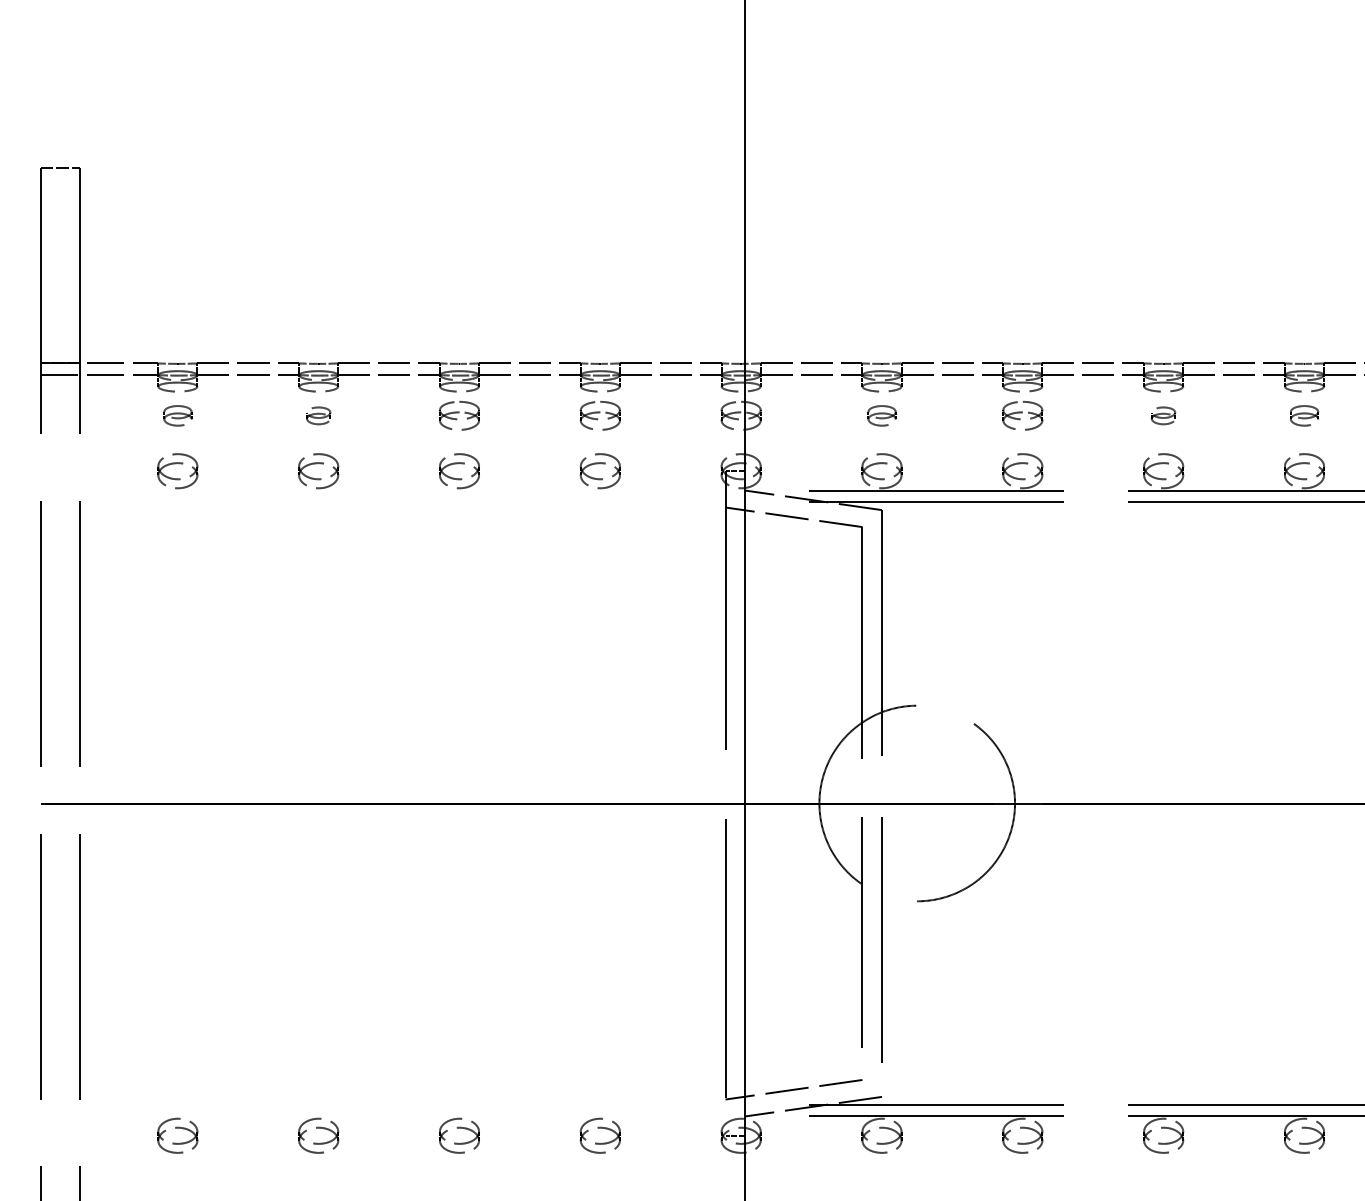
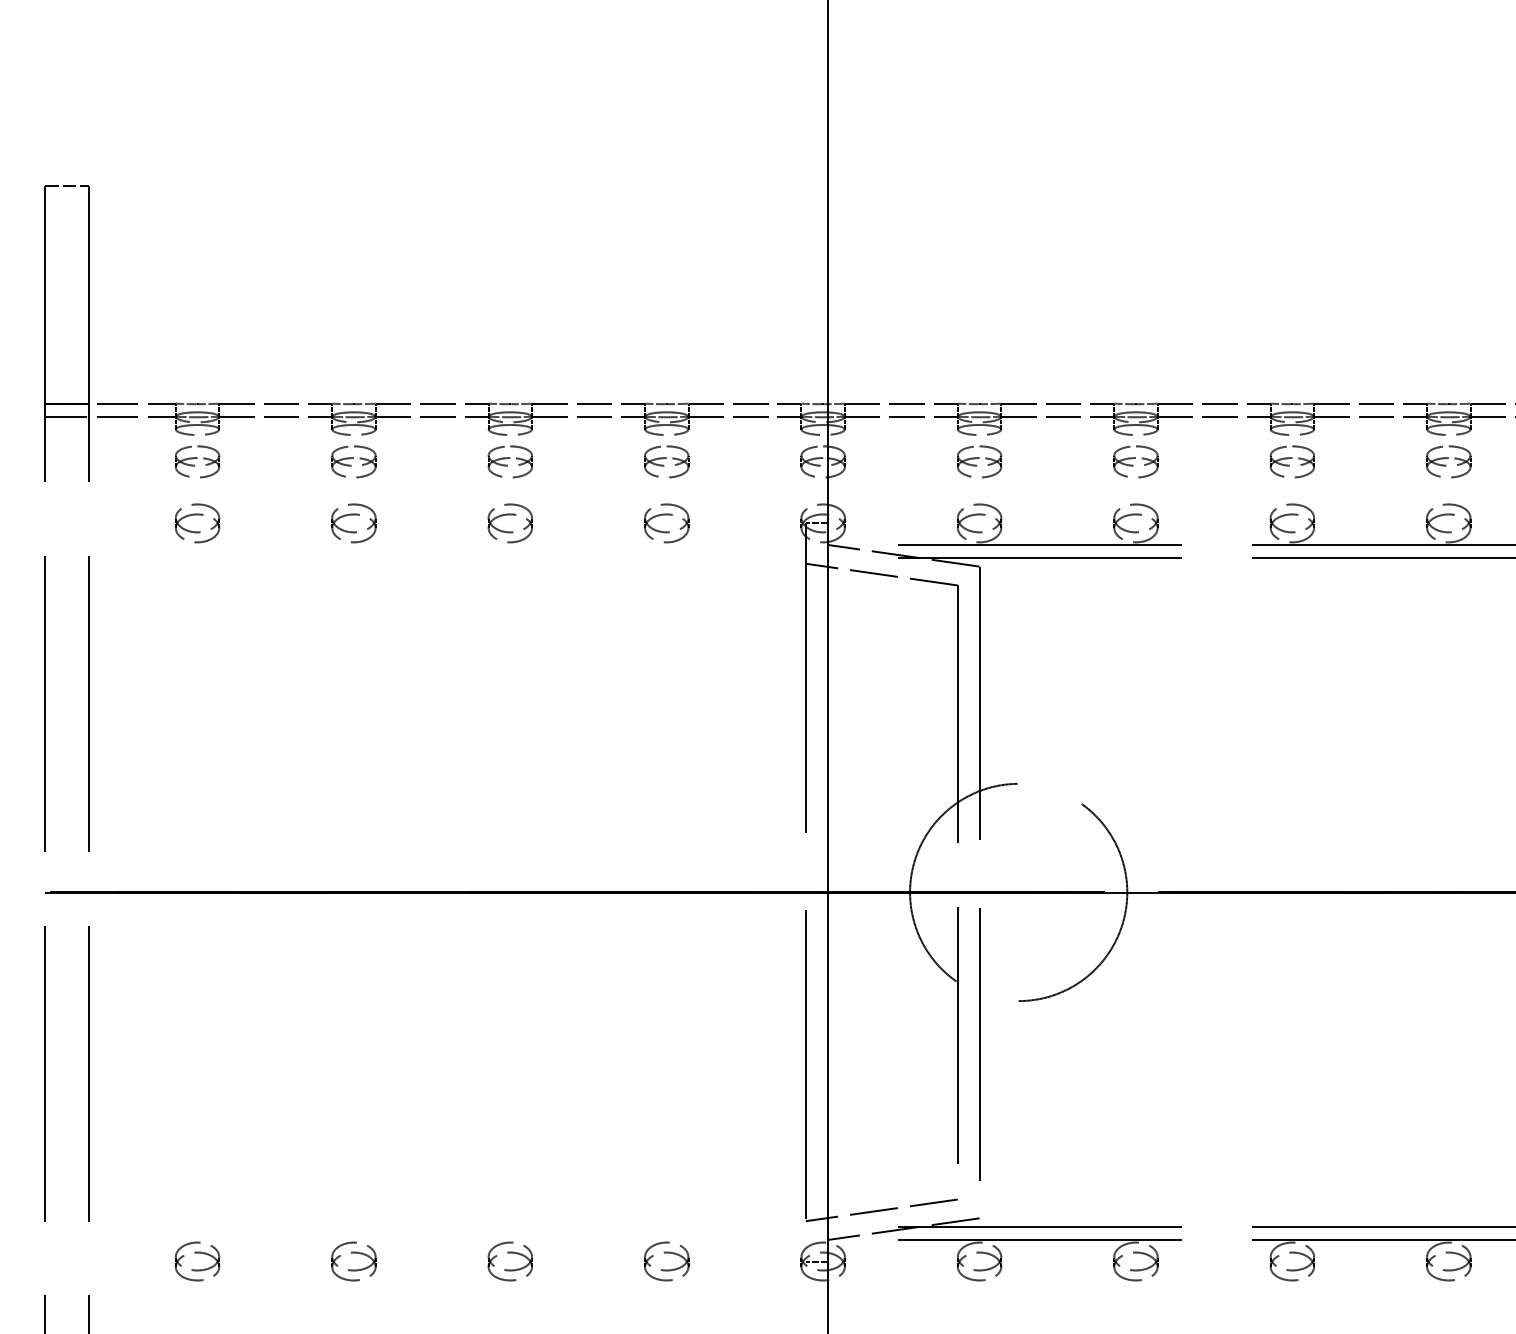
part: (177, 415) -> (197, 461), size x1.43
part: (318, 415) -> (353, 461), size x1.67
part: (881, 415) -> (979, 461), size x1.43
part: (1162, 415) -> (1291, 461), size x1.67
part: (1304, 415) -> (1448, 461), size x1.43

